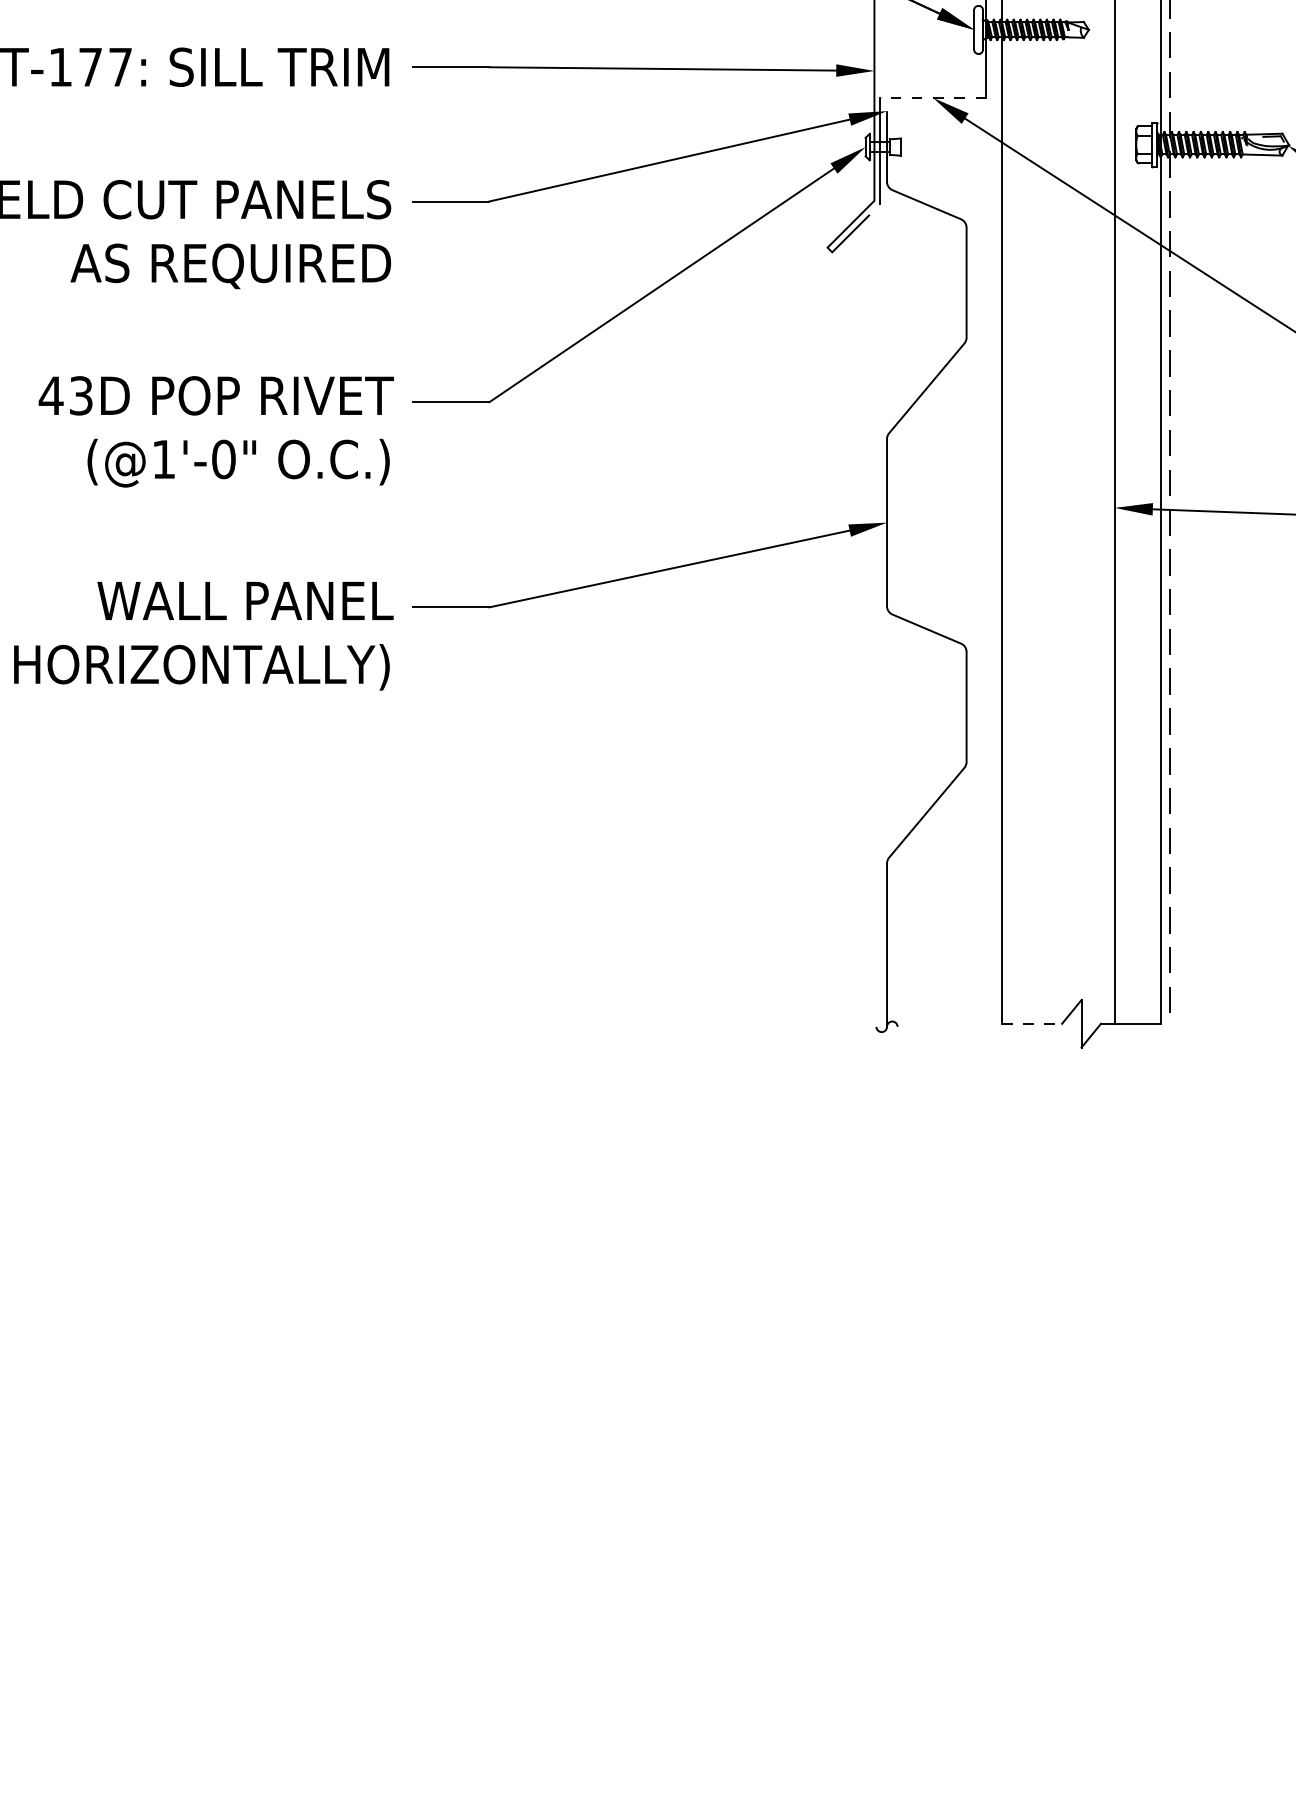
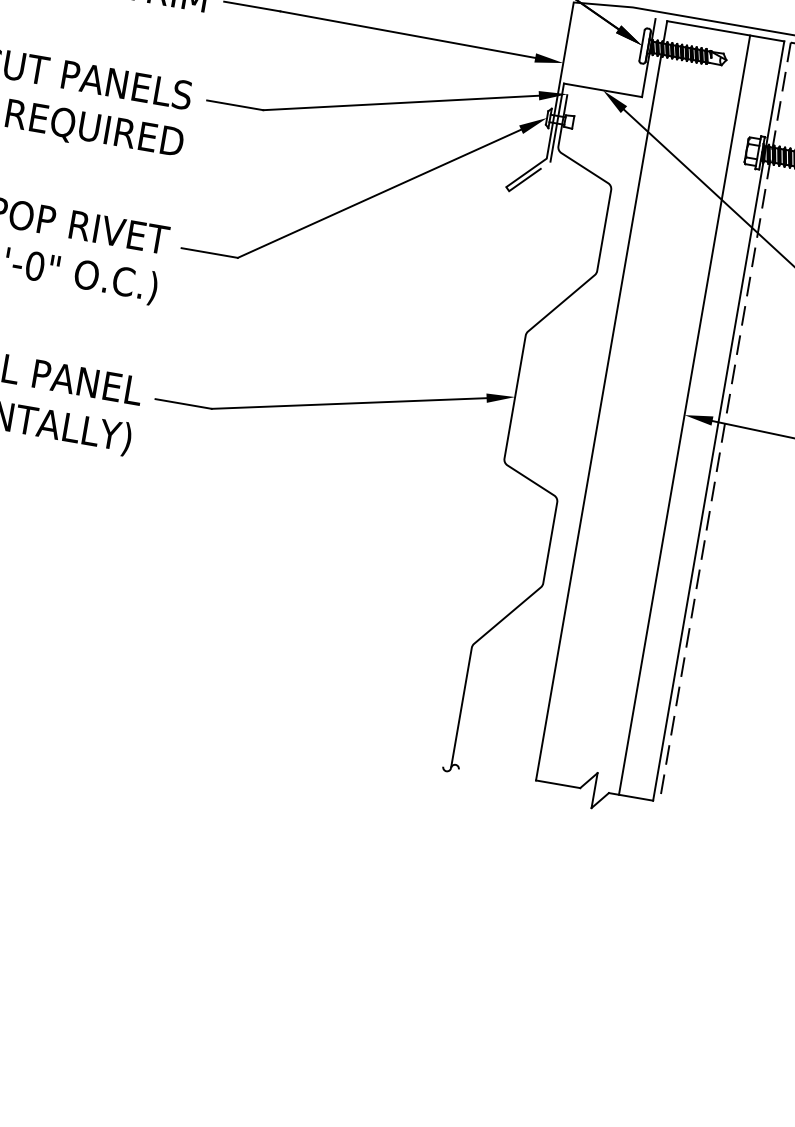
line: (932, 97) -> (602, 89), dashed -> solid
line: (1032, 1023) -> (558, 784), dashed -> solid

